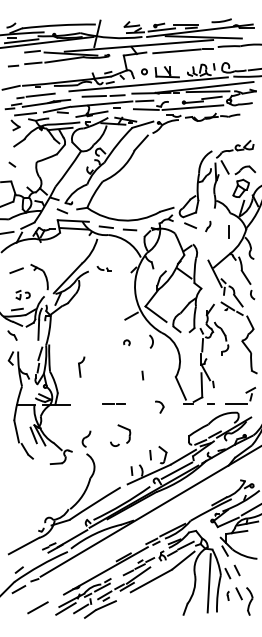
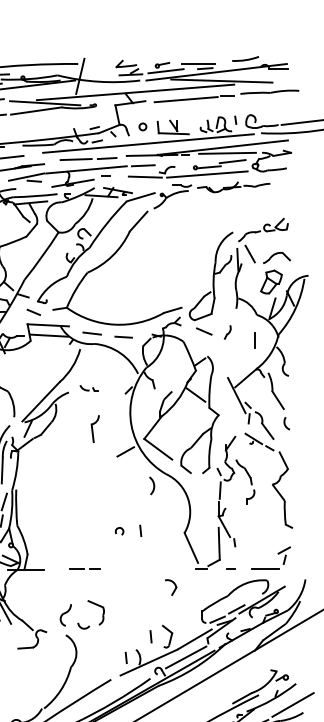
arc: (126, 341) -> (119, 529), moved
part: (81, 366) -> (95, 428), moved
line: (113, 403) -> (84, 568), moved
part: (159, 406) -> (170, 586), moved
part: (123, 428) -> (95, 605), moved

